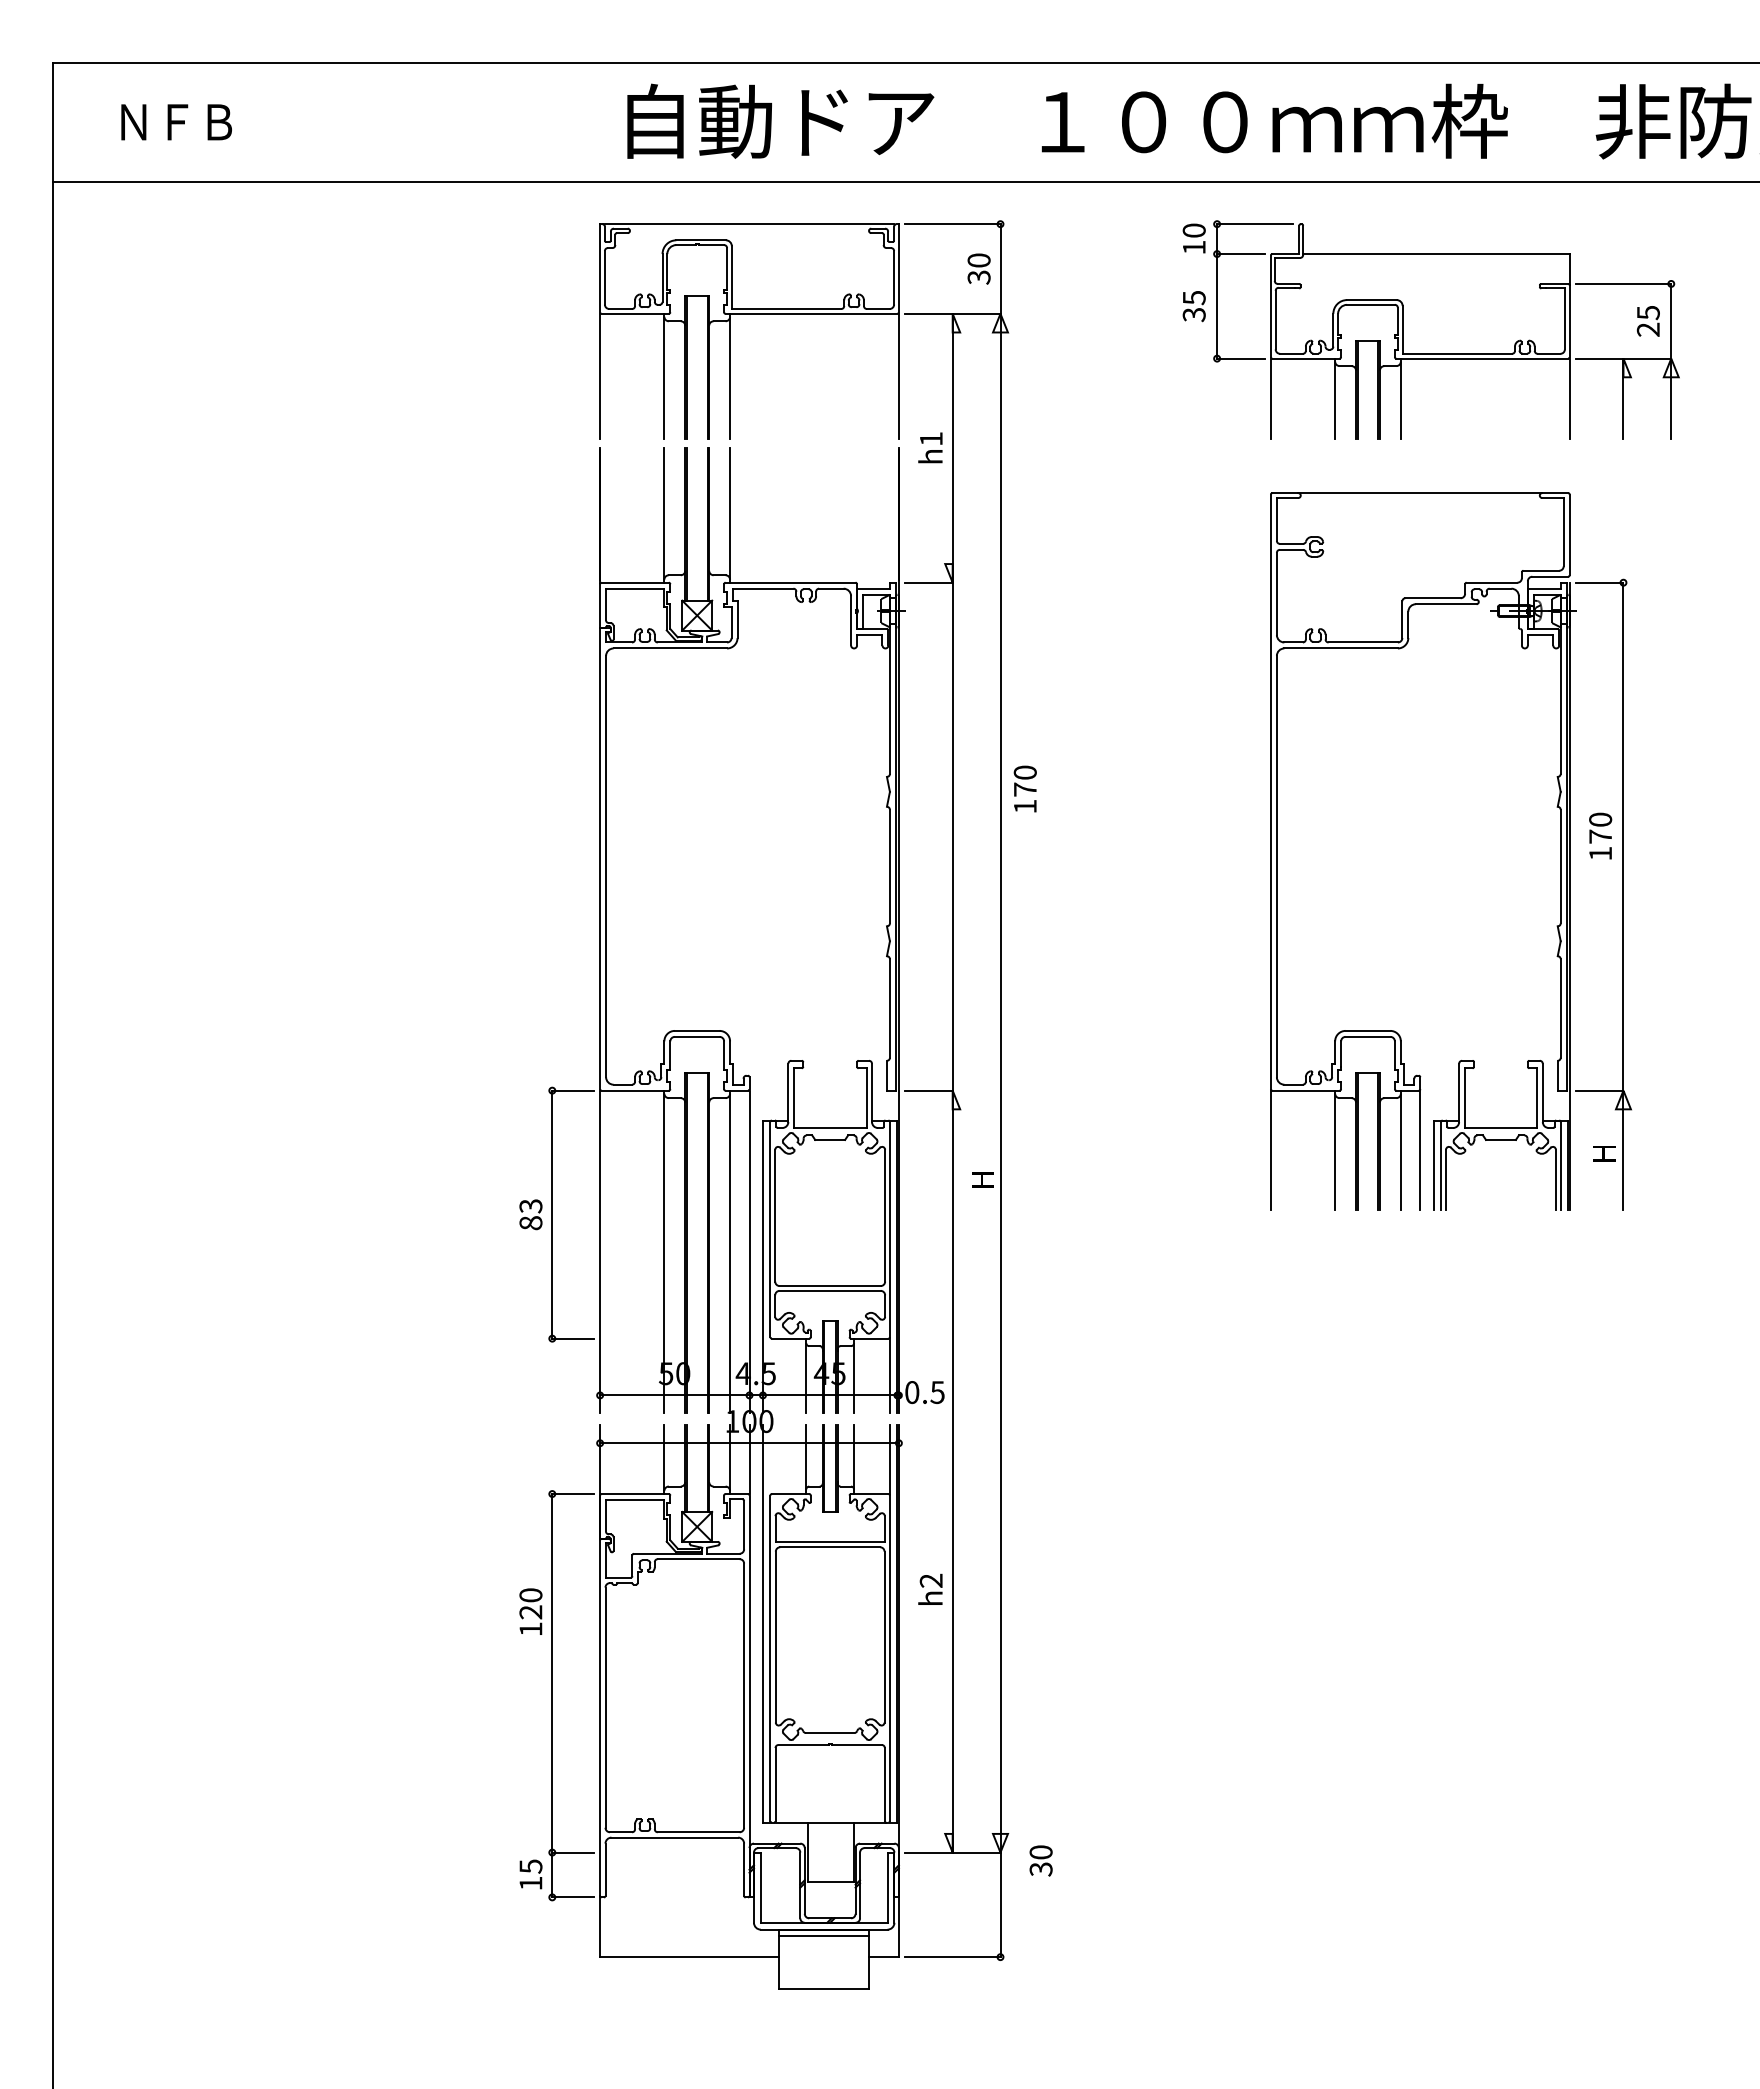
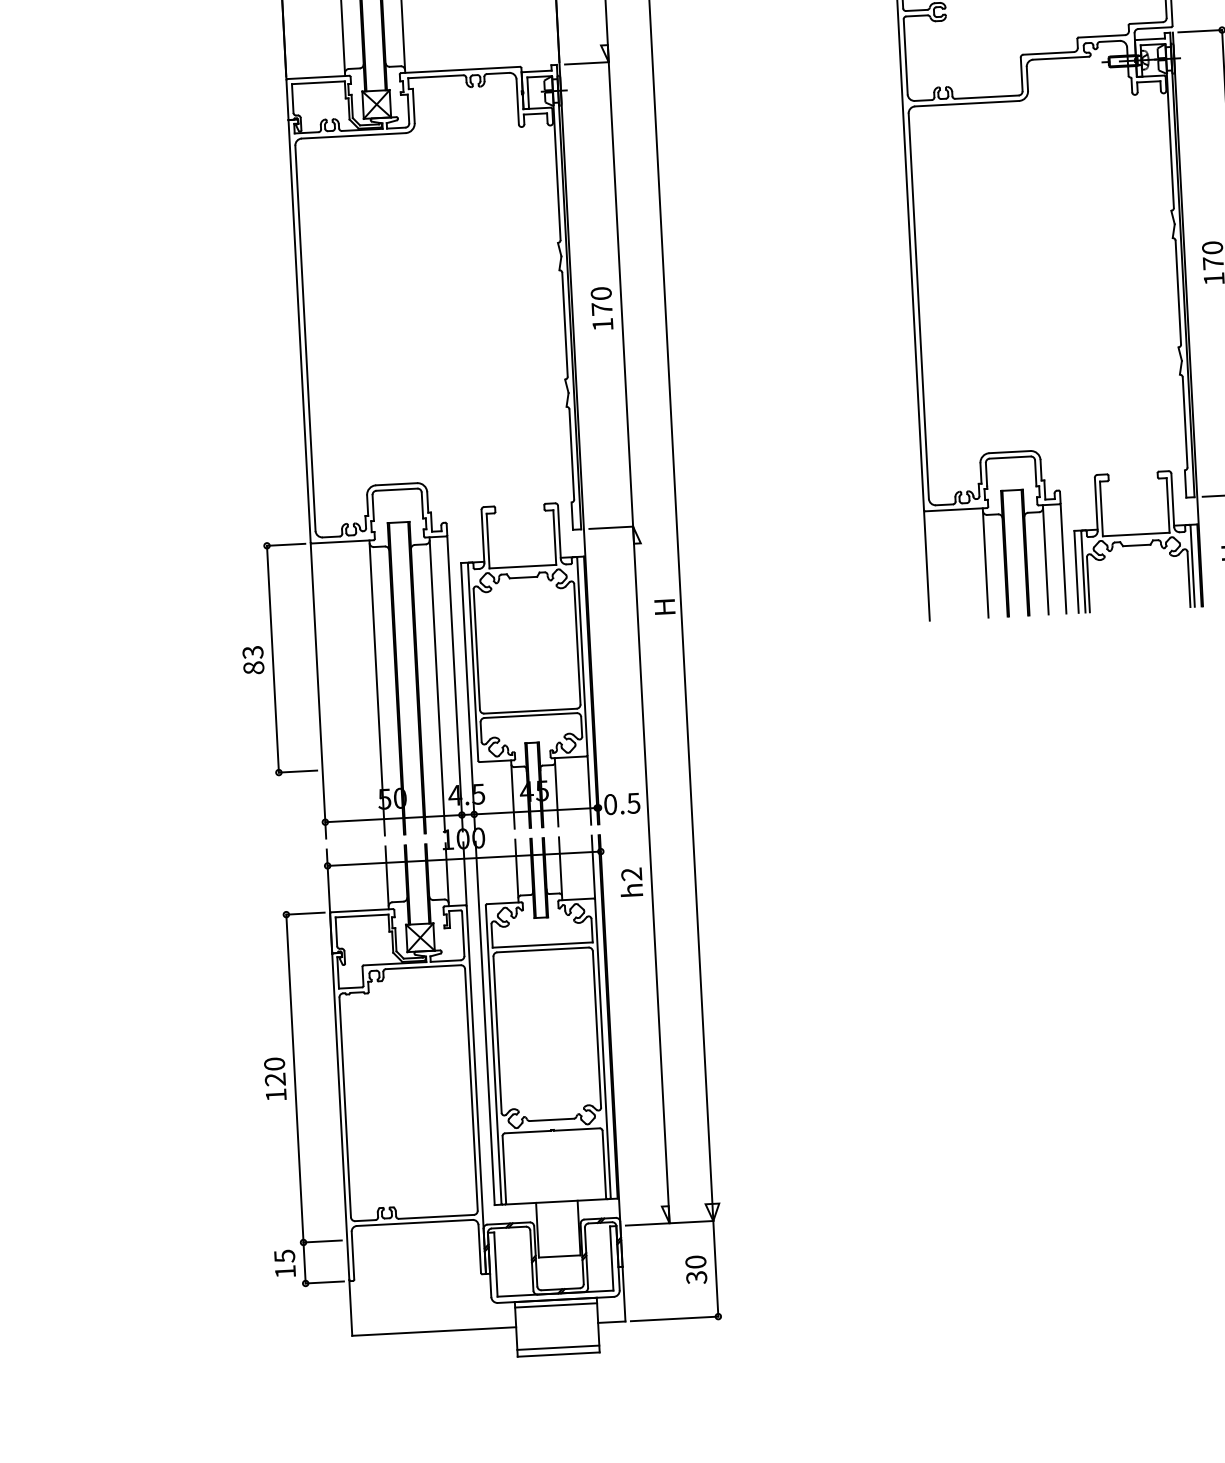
text: (1024, 788) -> (601, 308), moved
text: (930, 1588) -> (631, 881), moved
text: (530, 1611) -> (274, 1078), moved
text: (1040, 1860) -> (695, 1269), moved
line: (824, 1981) -> (558, 1347), added

